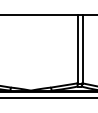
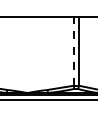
line: (77, 48) -> (73, 50), solid -> dashed

